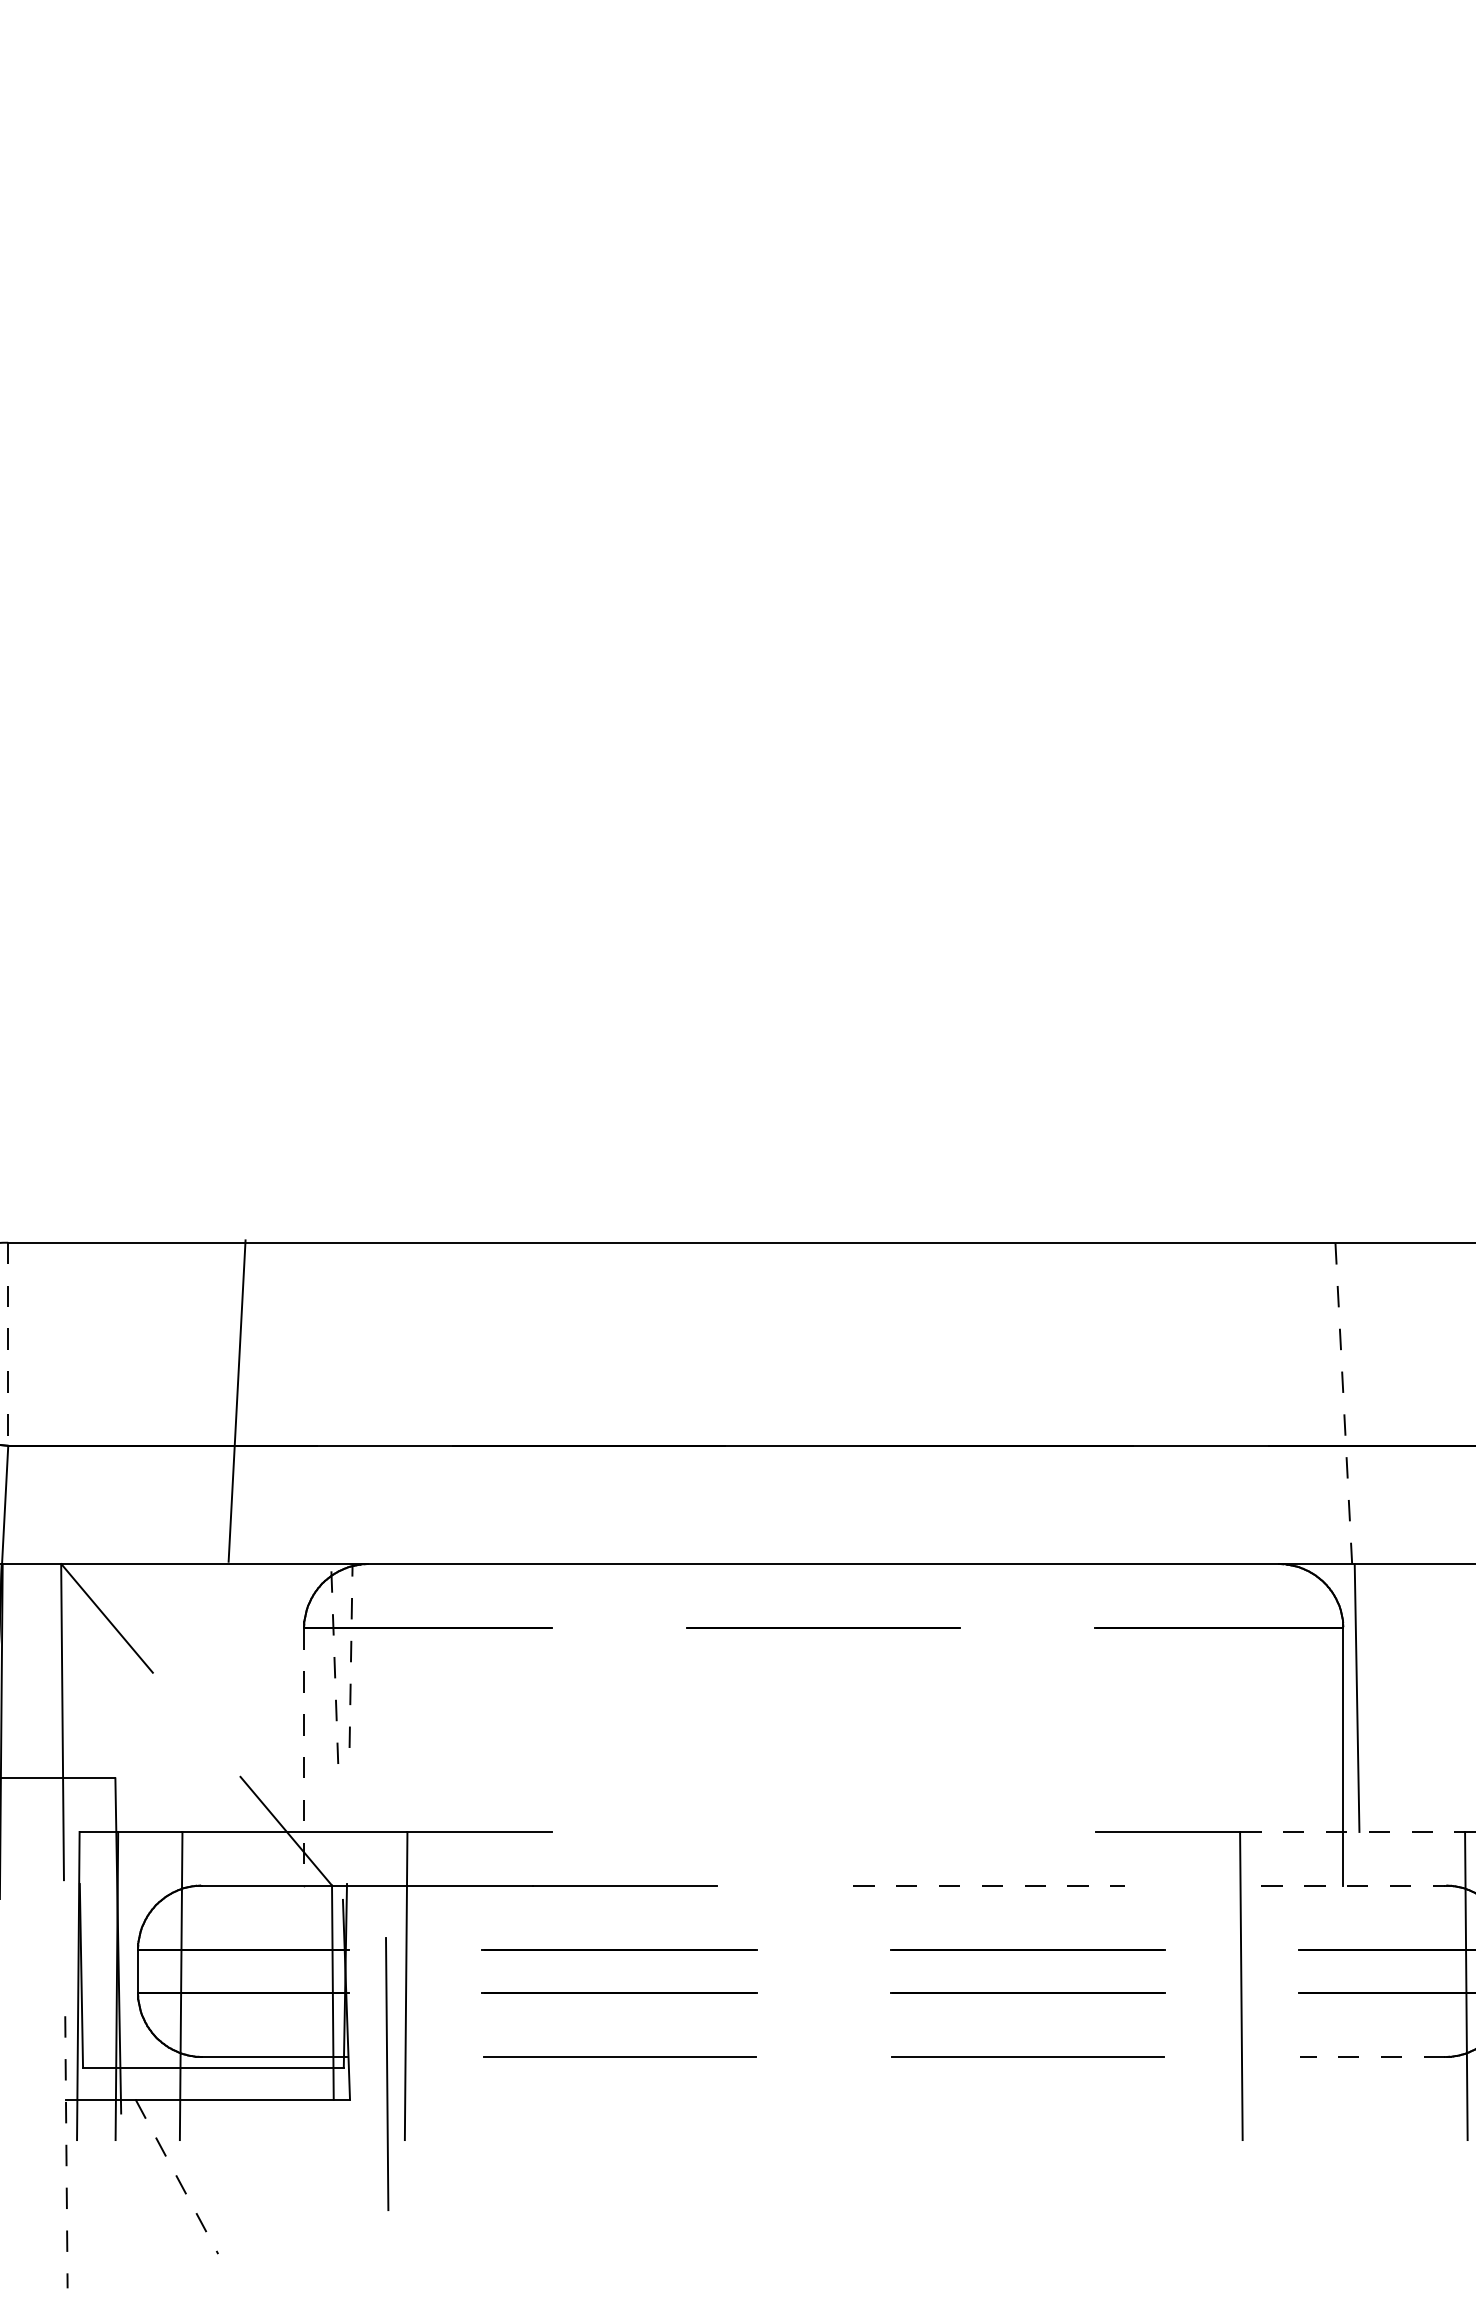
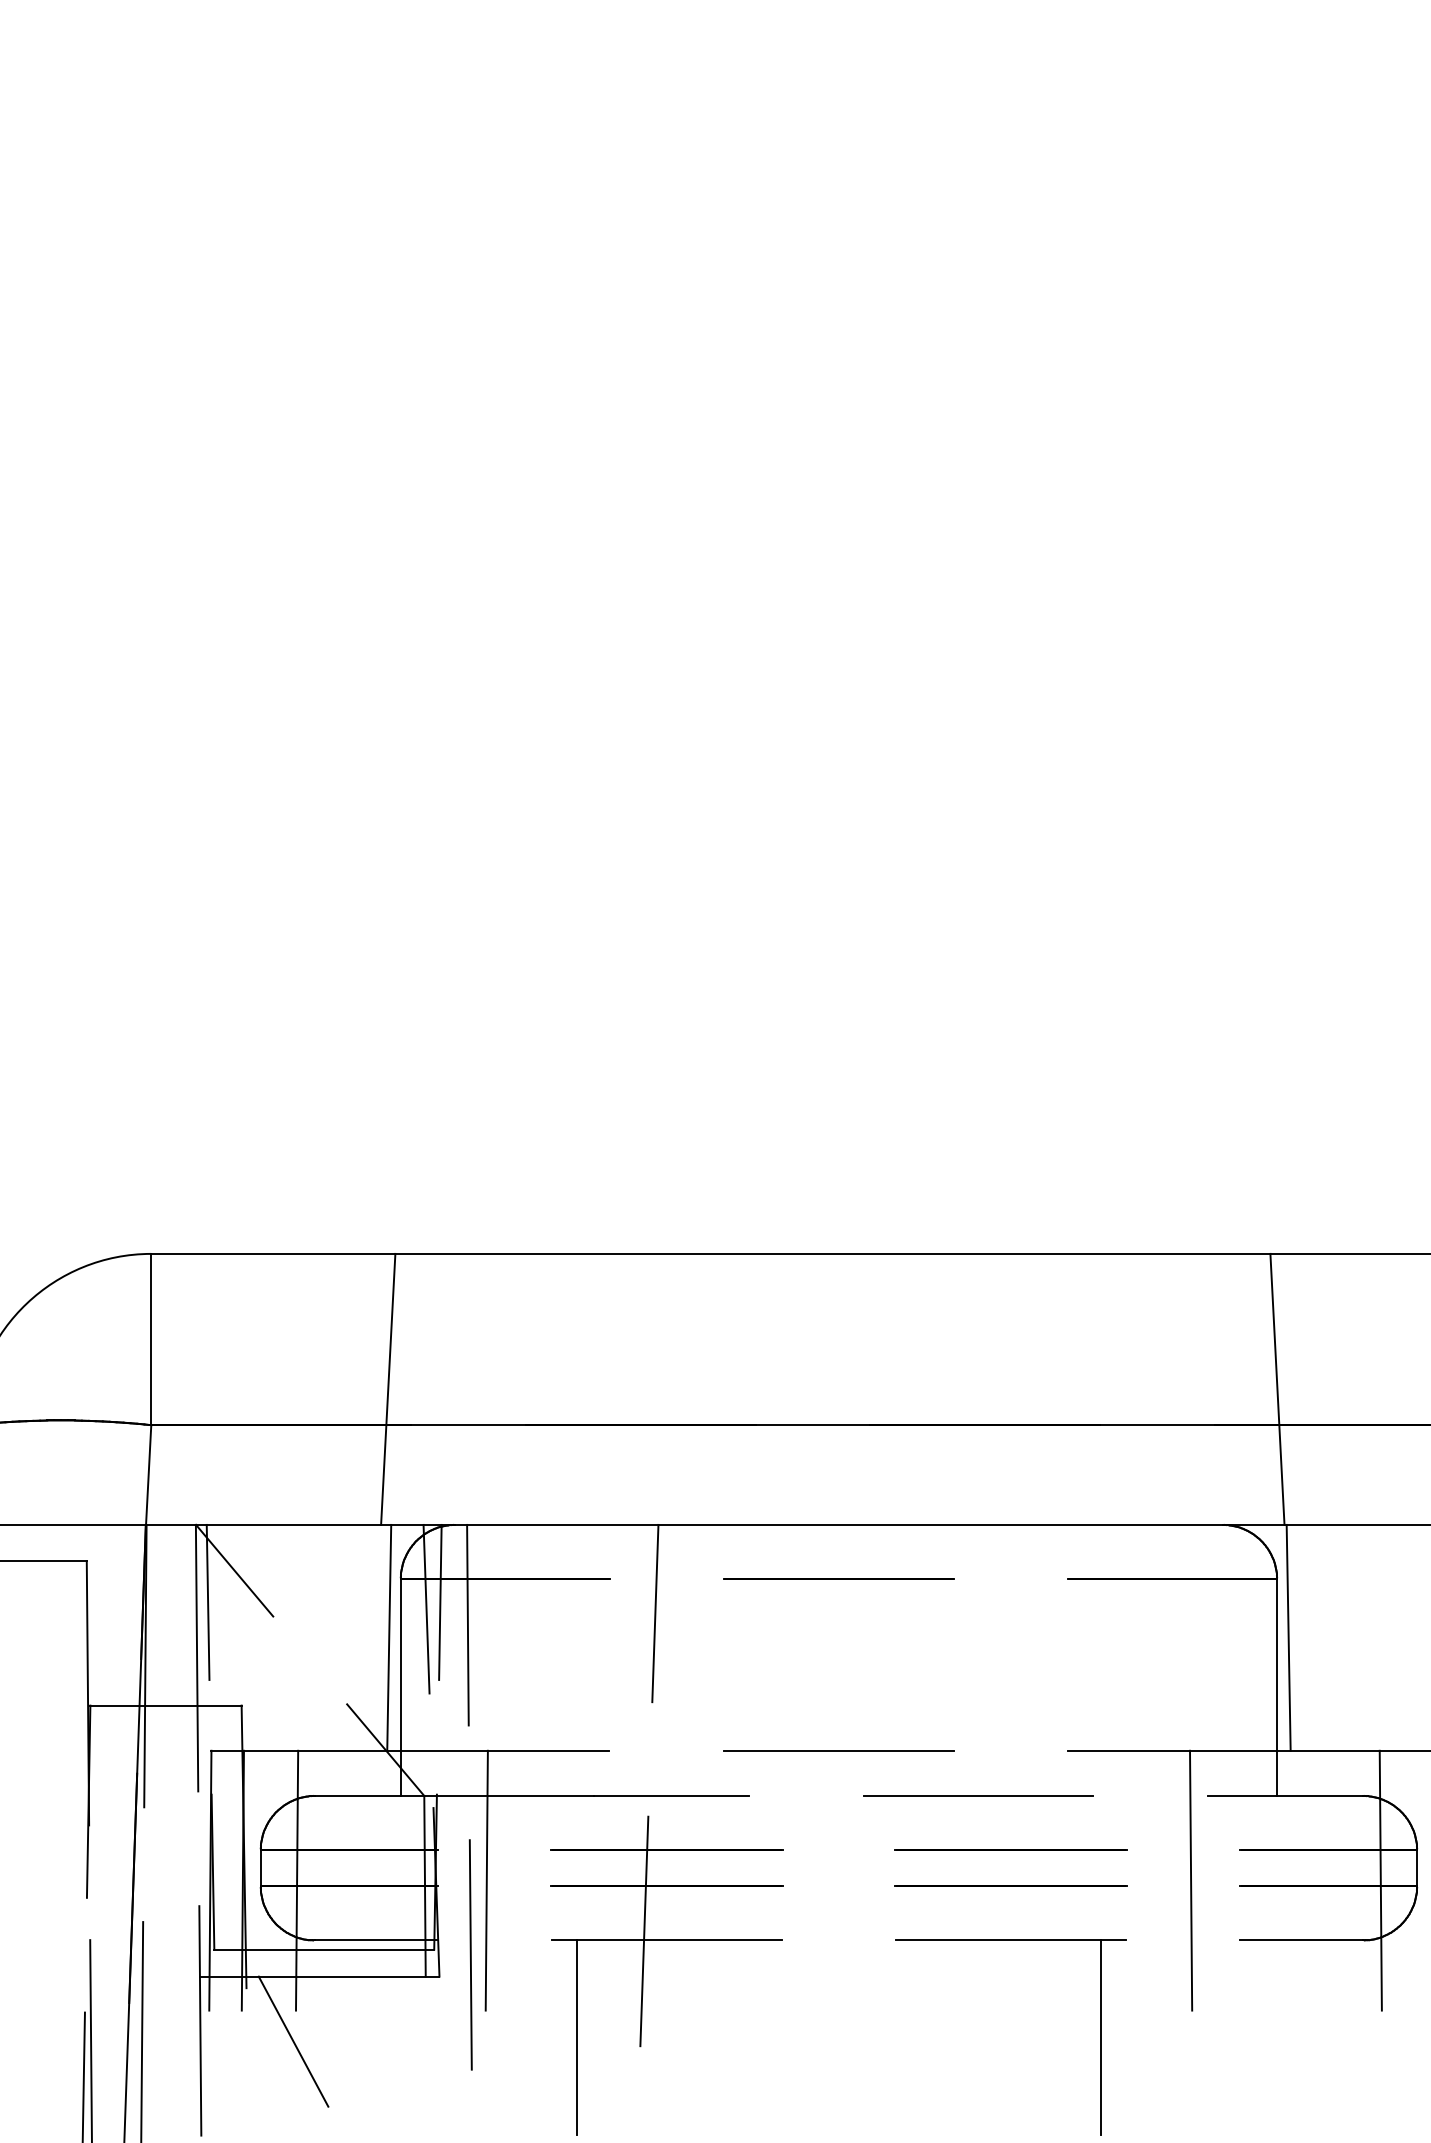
line: (8, 1344) -> (151, 1339), dashed -> solid
line: (237, 1399) -> (388, 1388), moved
line: (1343, 1403) -> (1277, 1389), dashed -> solid
line: (74, 1654) -> (207, 1601), added
line: (351, 1656) -> (440, 1602), dashed -> solid
line: (334, 1663) -> (426, 1608), dashed -> solid
line: (606, 1669) -> (655, 1613), added
line: (383, 1682) -> (467, 1624), added
line: (290, 1697) -> (389, 1637), added
line: (303, 1758) -> (400, 1688), dashed -> solid
line: (823, 1831) -> (838, 1750), added
line: (1352, 1831) -> (1284, 1750), dashed -> solid
line: (989, 1885) -> (978, 1795), dashed -> solid
line: (1353, 1885) -> (1285, 1795), dashed -> solid
line: (593, 2046) -> (644, 1931), added
line: (1372, 2056) -> (1301, 1940), dashed -> solid
line: (66, 2151) -> (200, 2020), dashed -> solid
line: (512, 2171) -> (576, 2037), added
line: (1133, 2171) -> (1100, 2037), added
line: (176, 2176) -> (293, 2041), dashed -> solid

